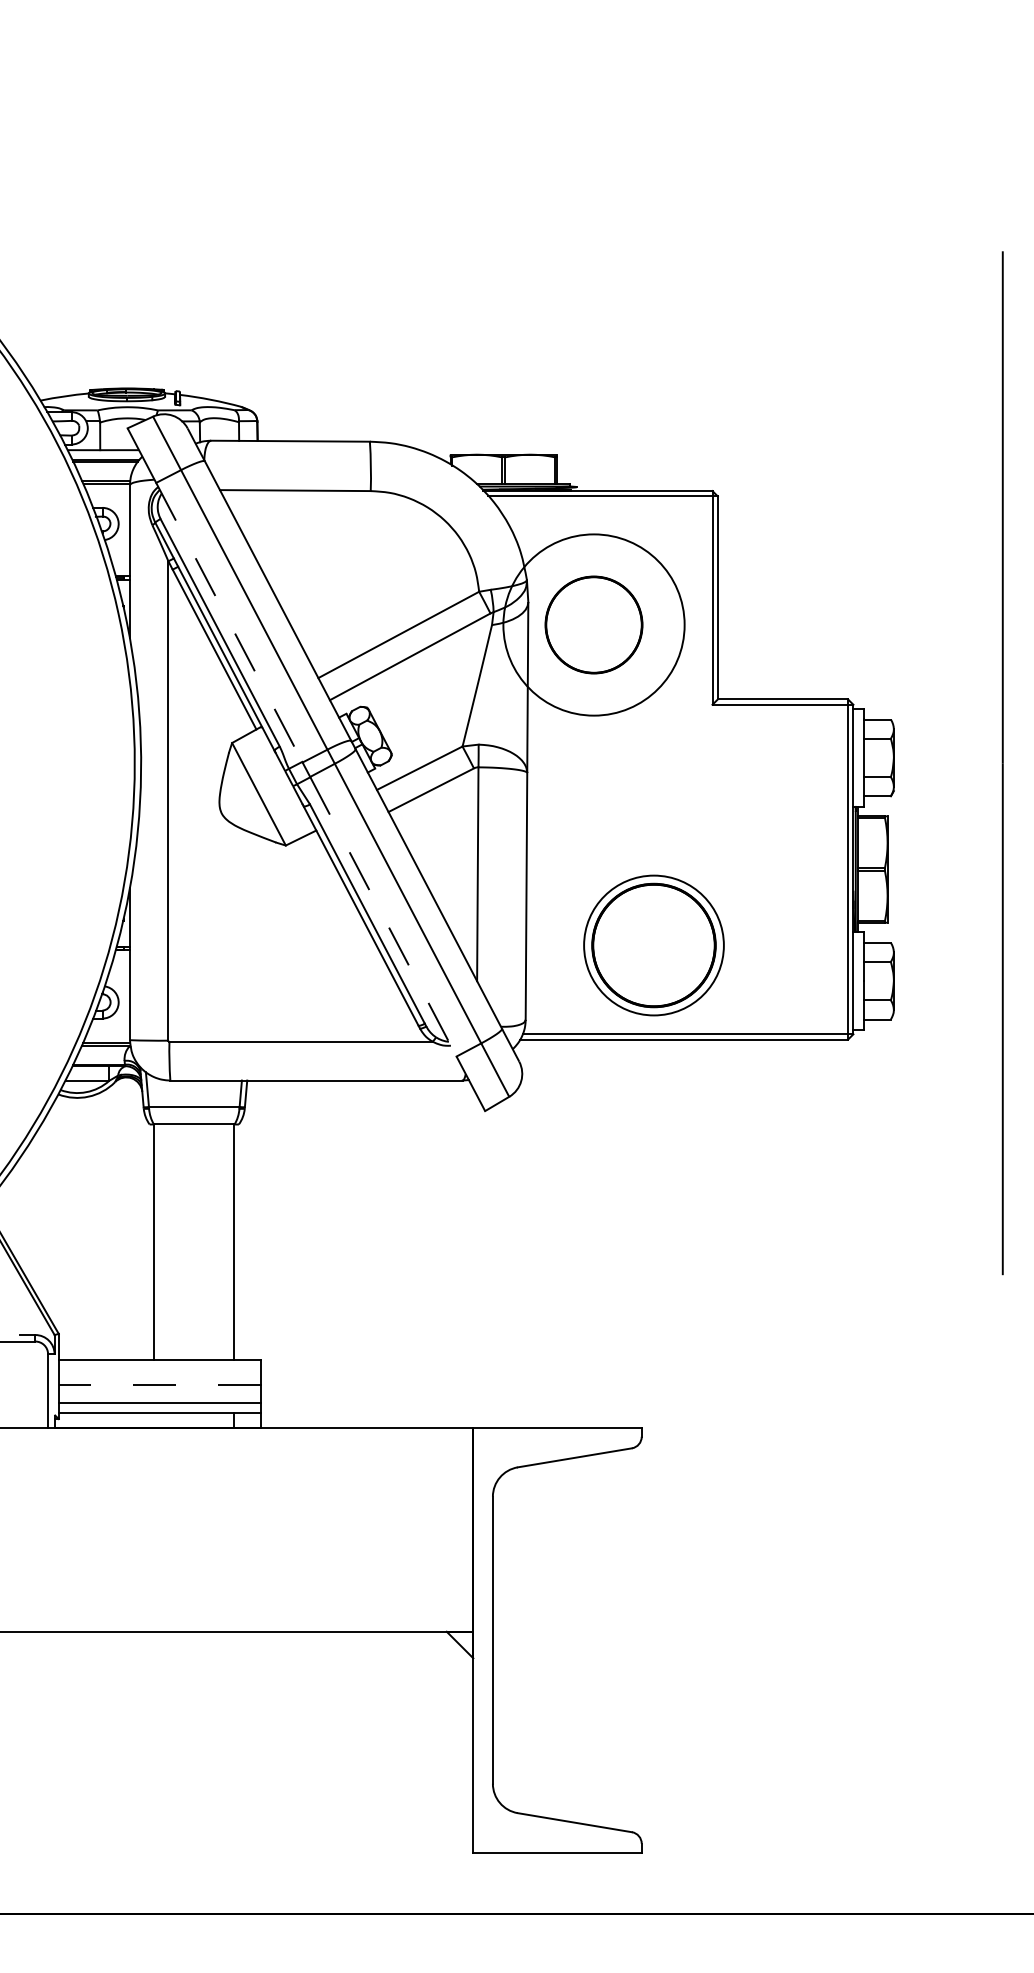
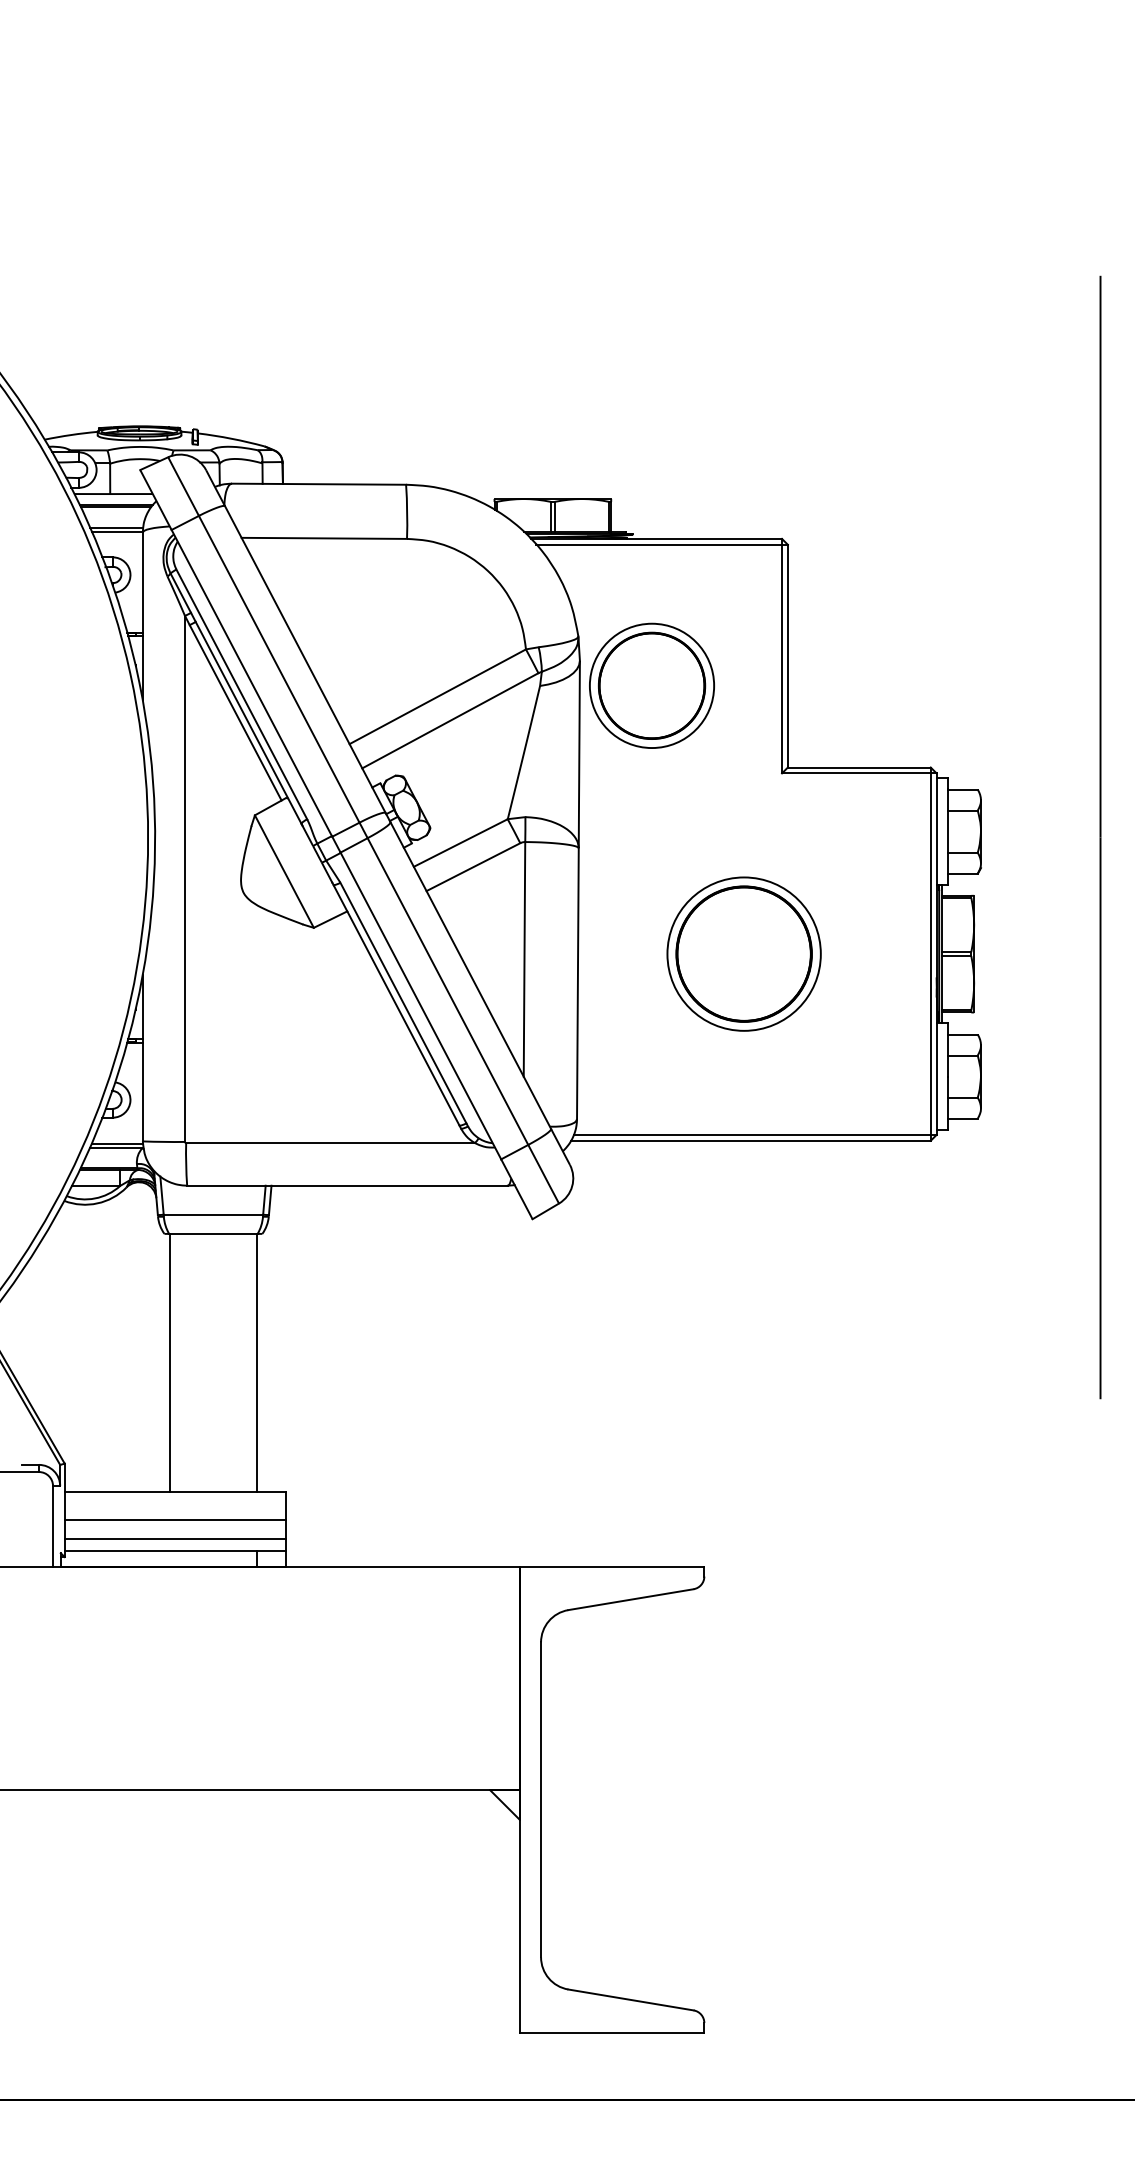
line: (229, 622) -> (252, 683), dashed -> solid
circle: (593, 624) -> (651, 685), size x0.62
line: (383, 916) -> (421, 1005), dashed -> solid
part: (653, 945) -> (743, 954), moved
line: (159, 1385) -> (175, 1520), dashed -> solid

